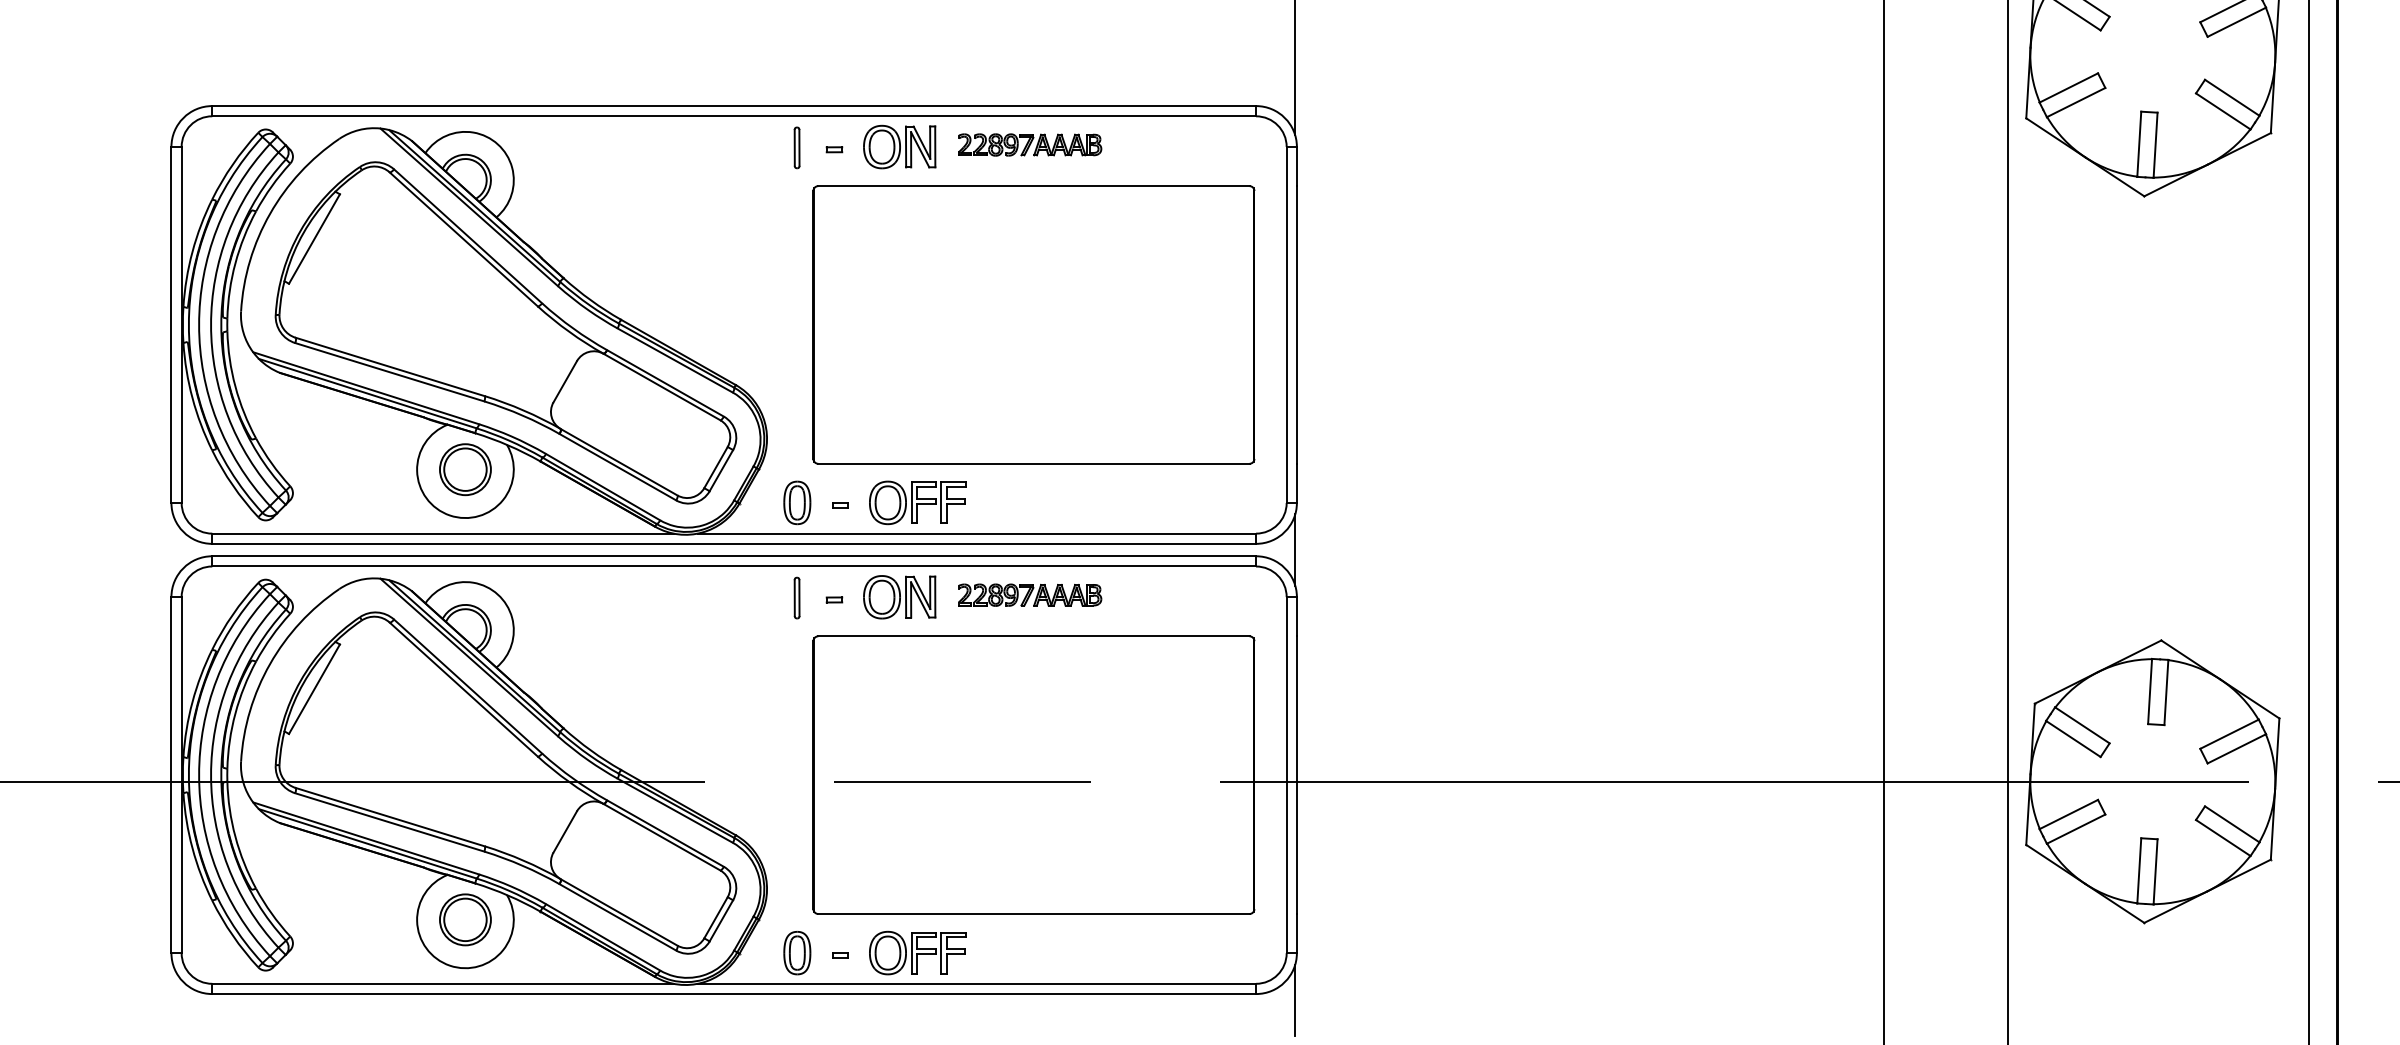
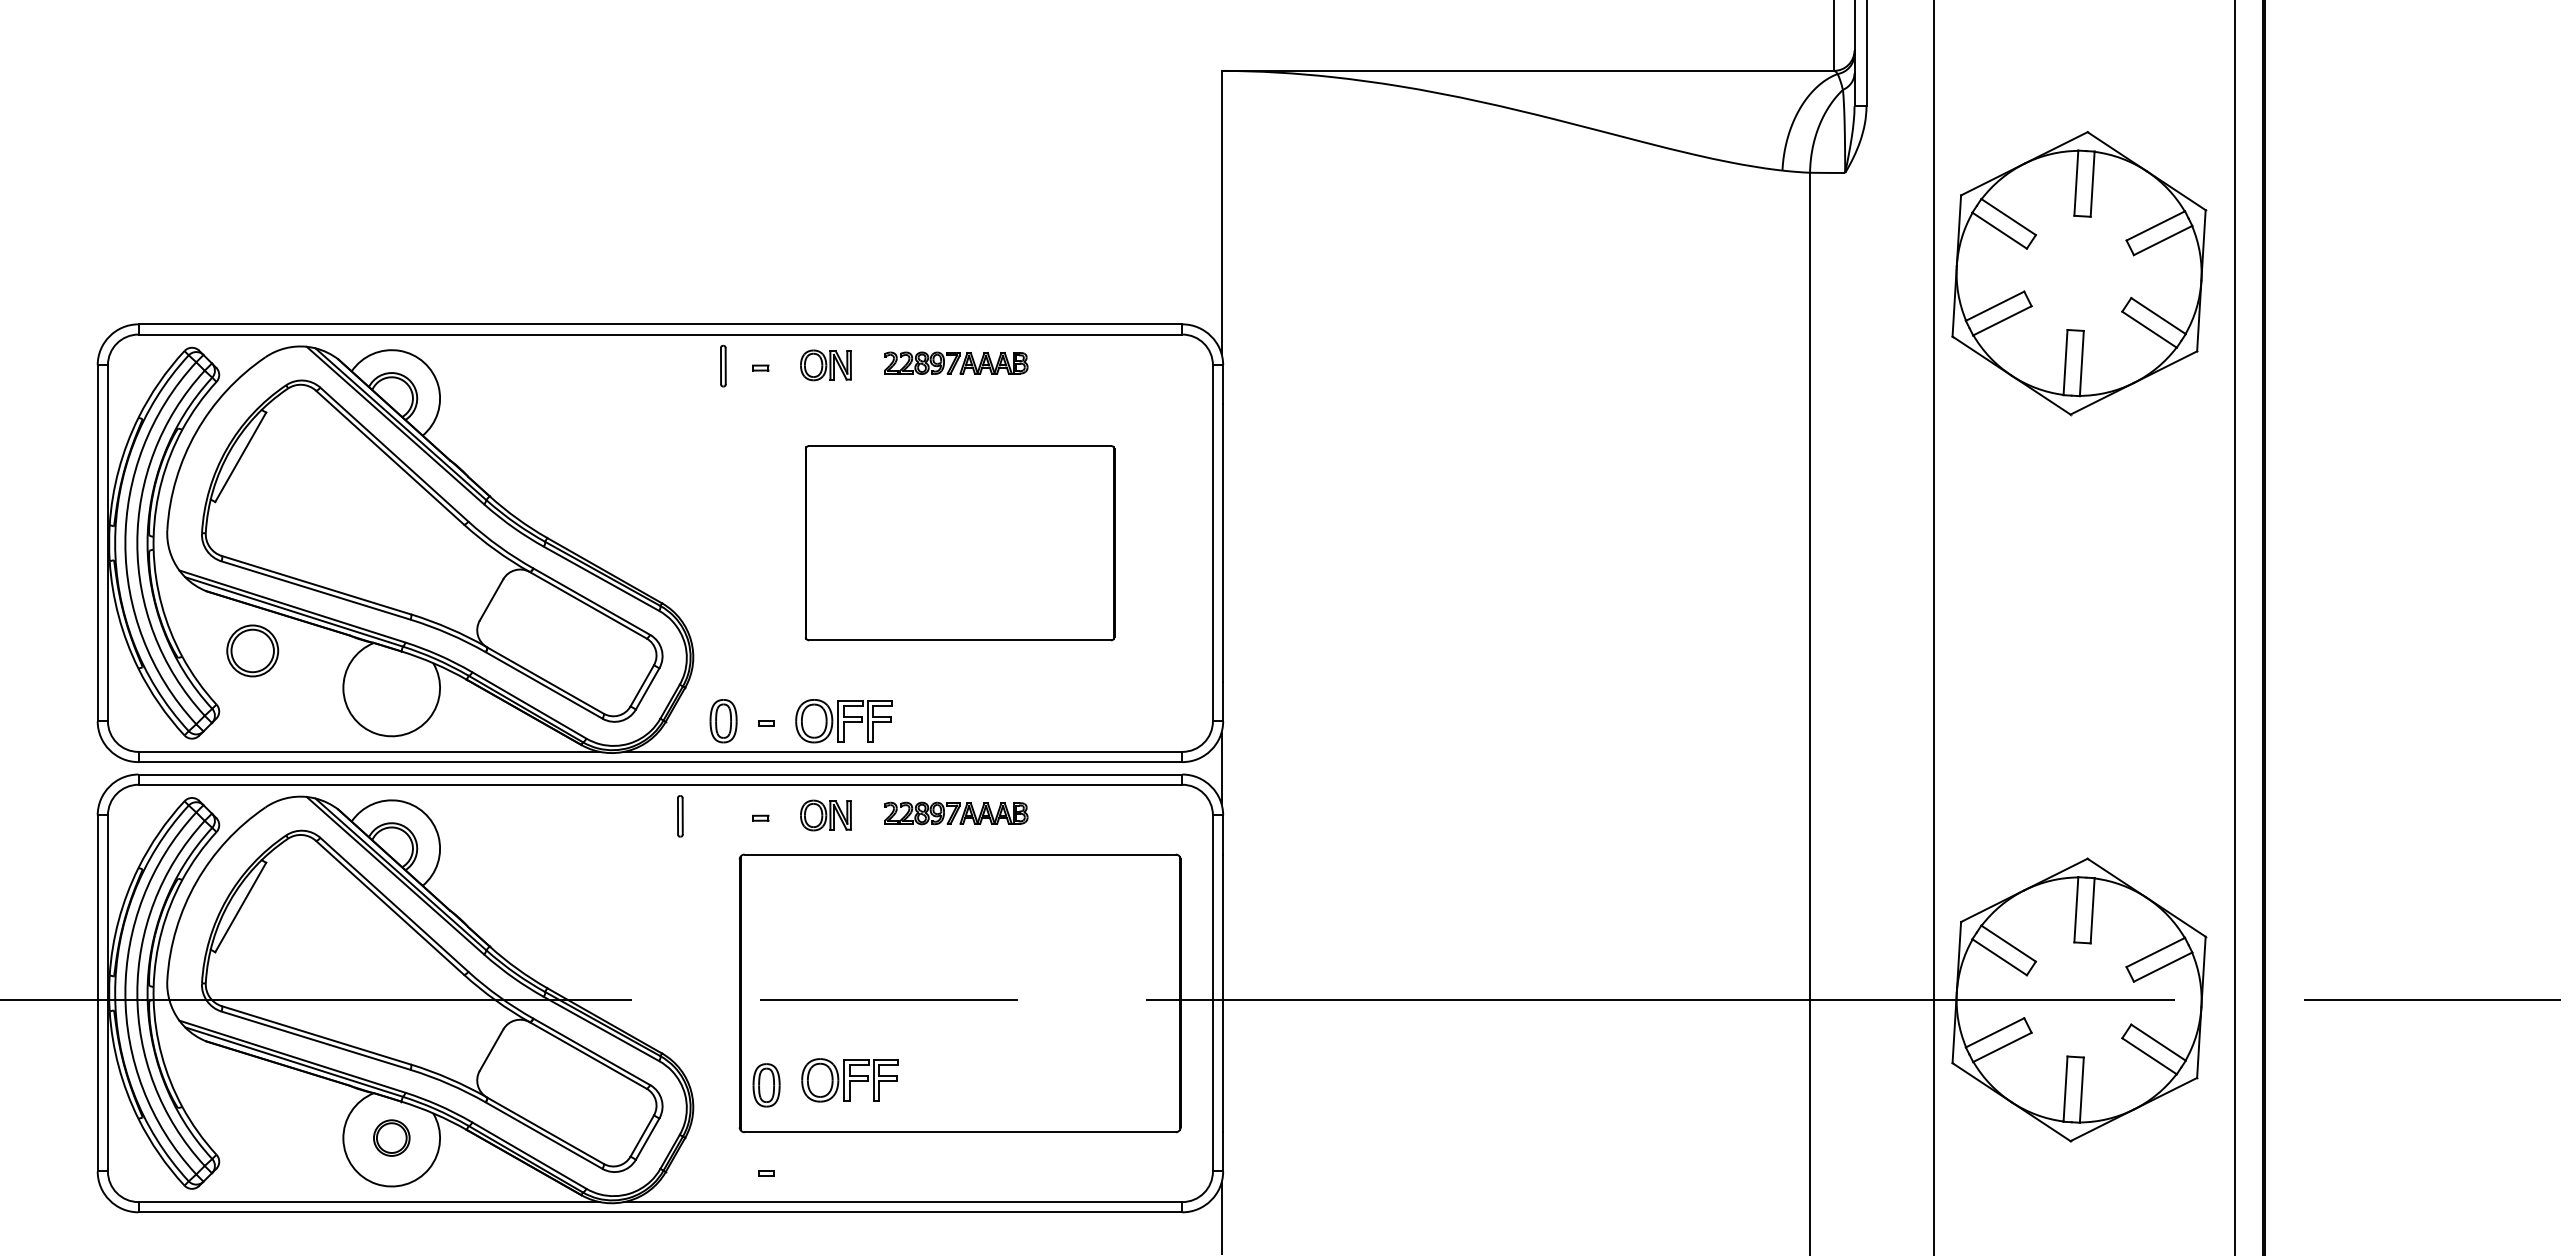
part: (899, 147) -> (825, 365), size x0.7
part: (1033, 324) -> (959, 542), size x0.7
part: (465, 469) -> (252, 650), moved
part: (899, 597) -> (825, 815), size x0.7
part: (797, 598) -> (680, 816), moved
part: (465, 919) -> (391, 1137), size x0.7
part: (797, 953) -> (766, 1085), moved
part: (917, 953) -> (849, 1080), moved

